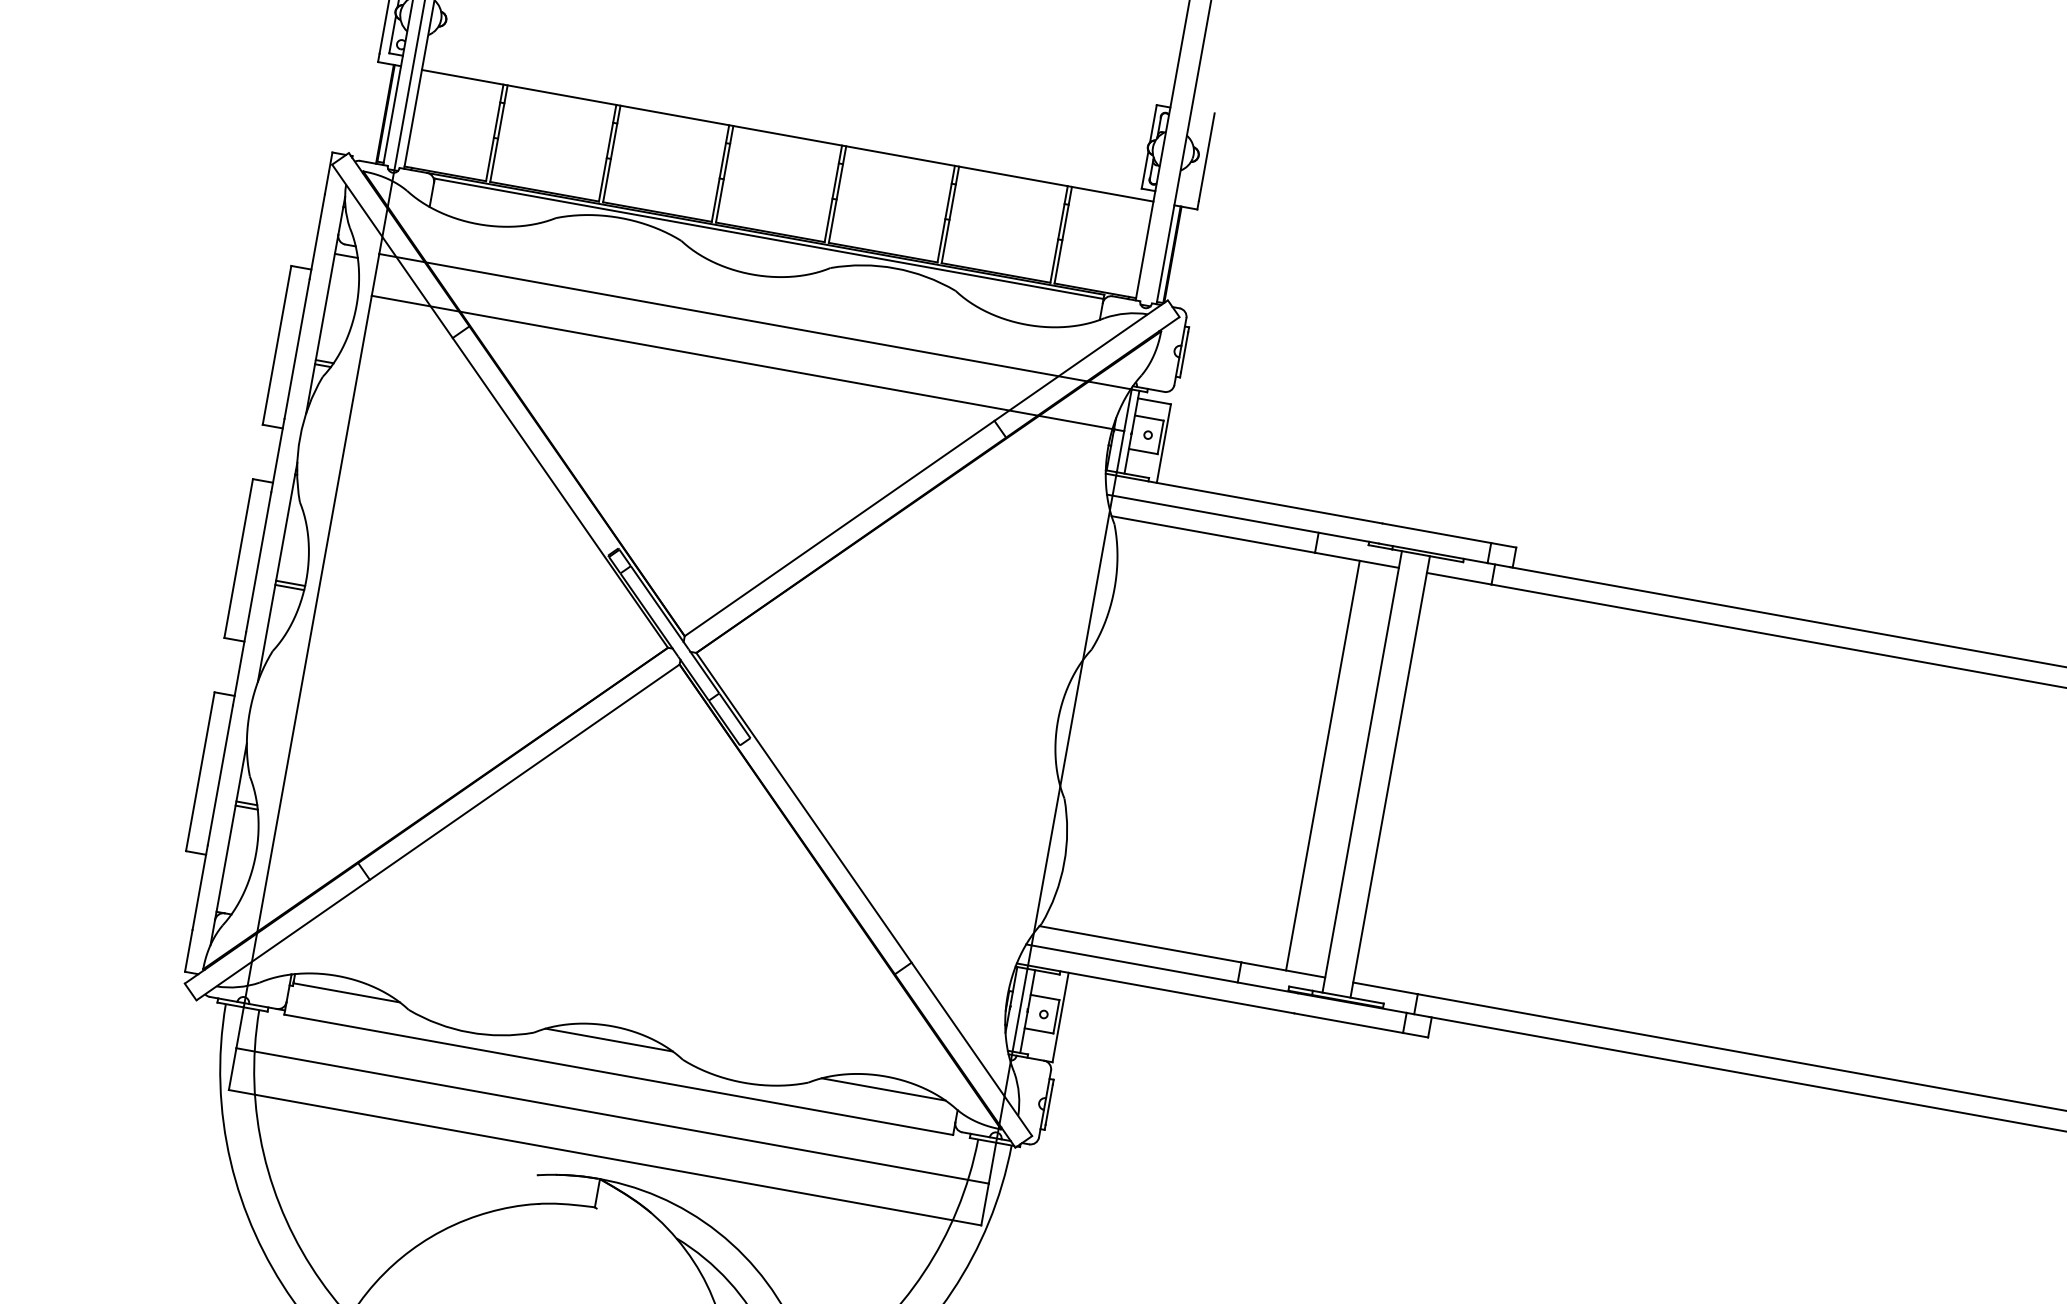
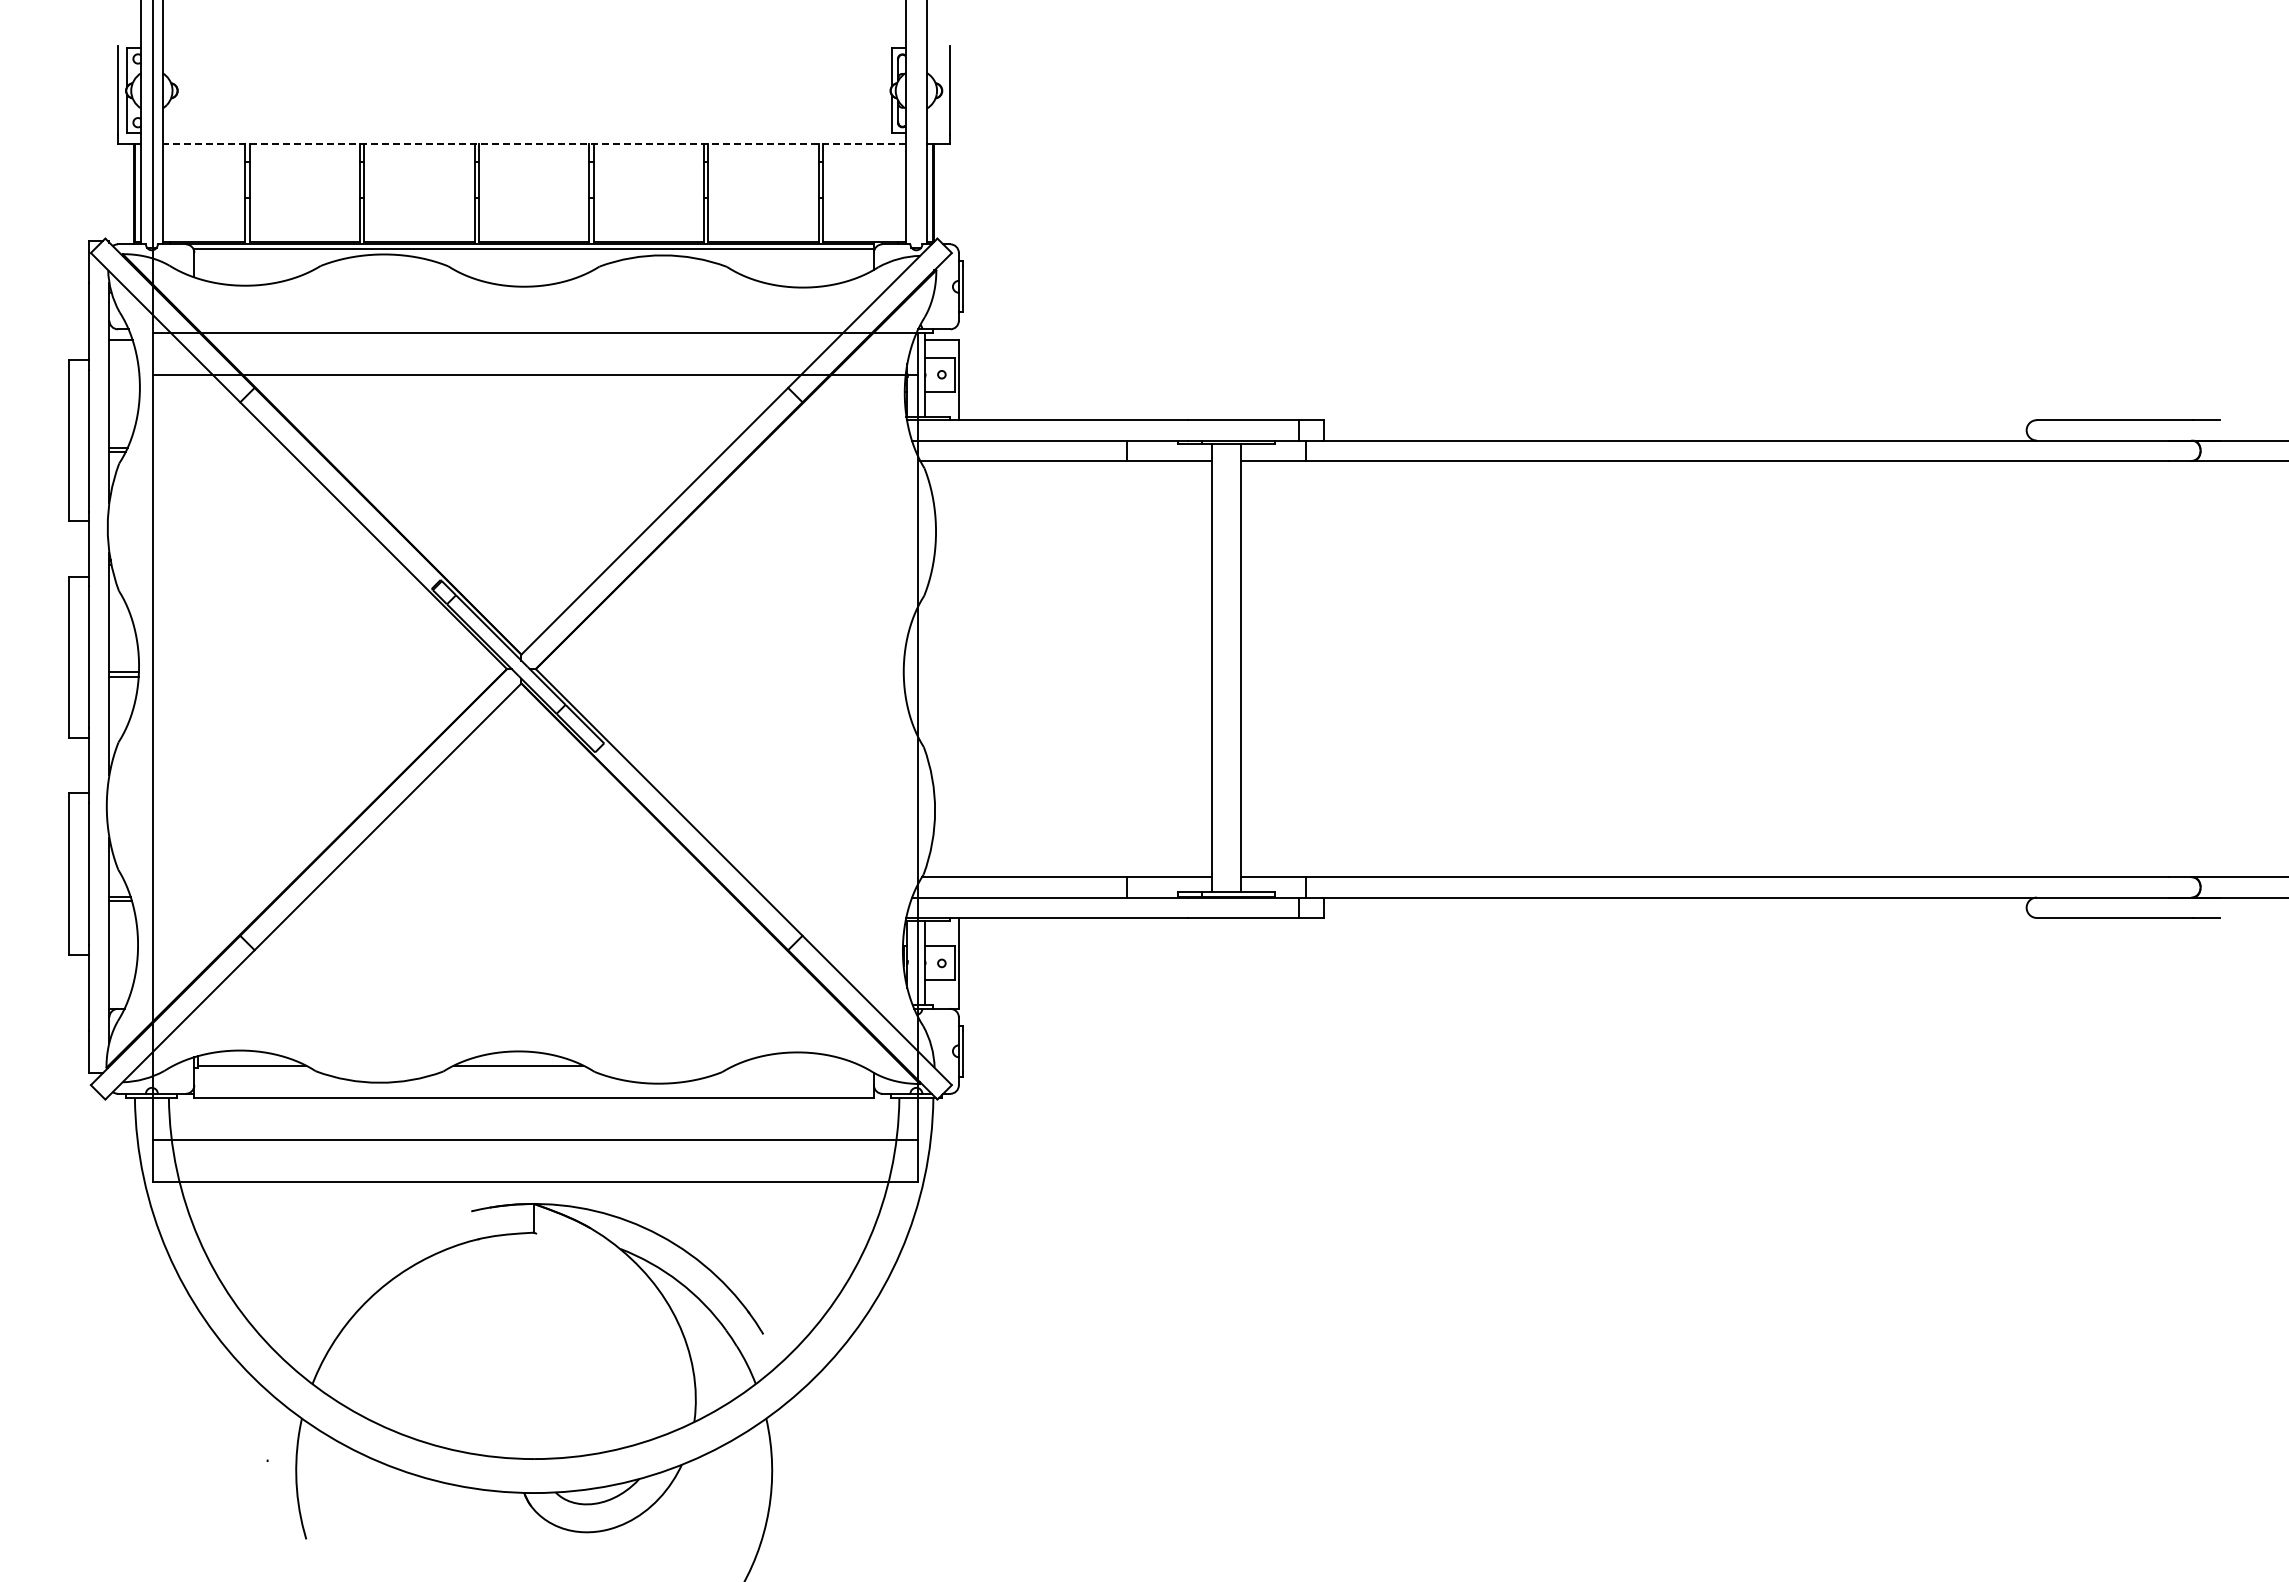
line: (788, 135) -> (534, 143), solid -> dashed
line: (1323, 765) -> (1172, 668), removed
line: (883, 1089) -> (797, 1065), removed

